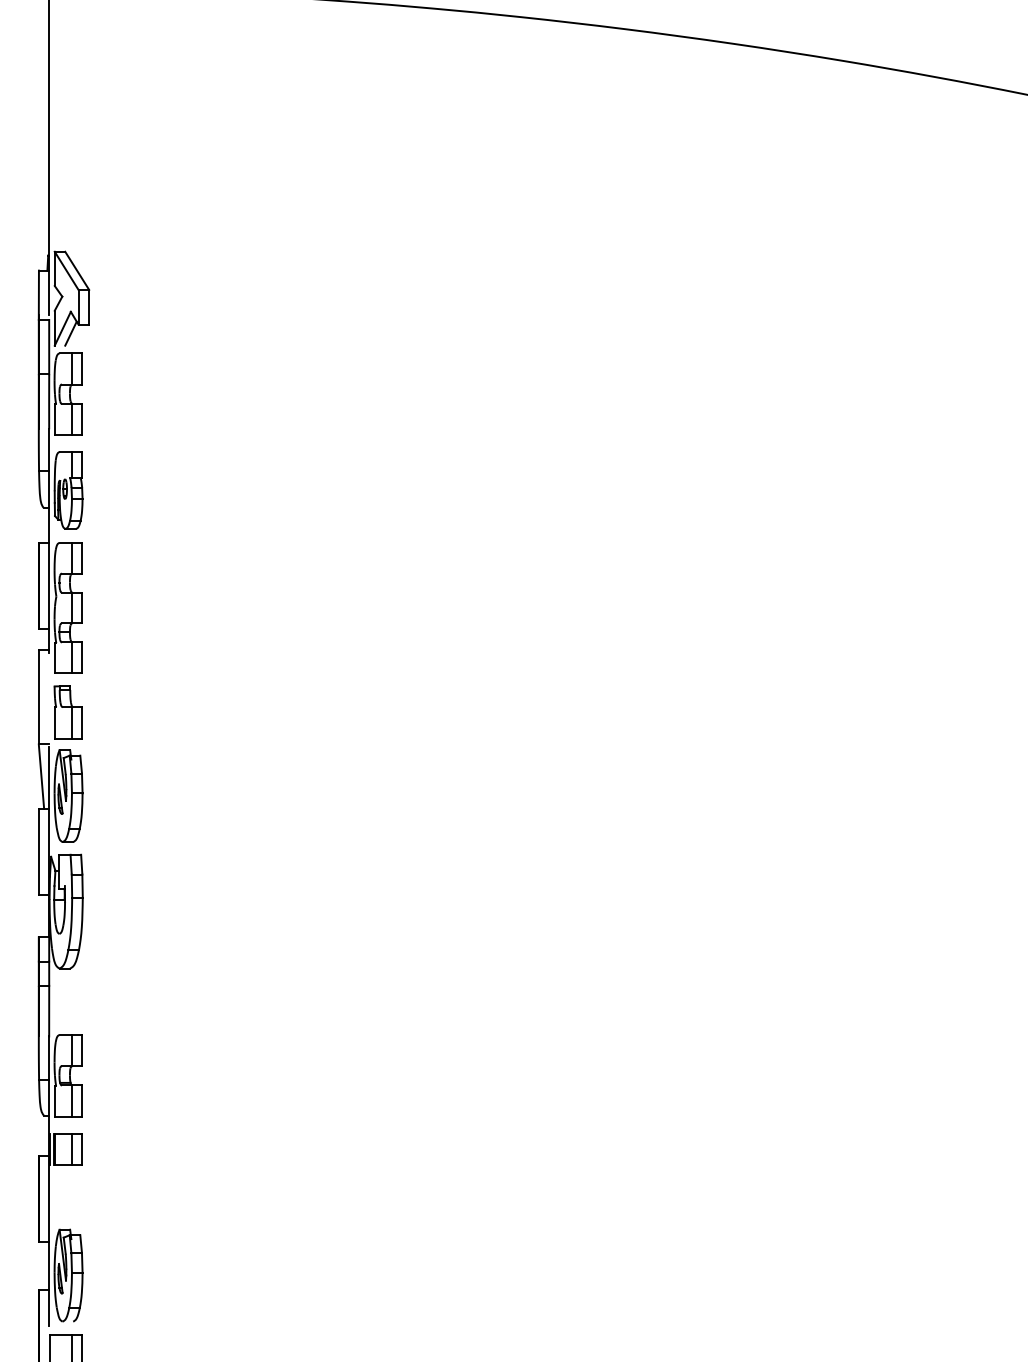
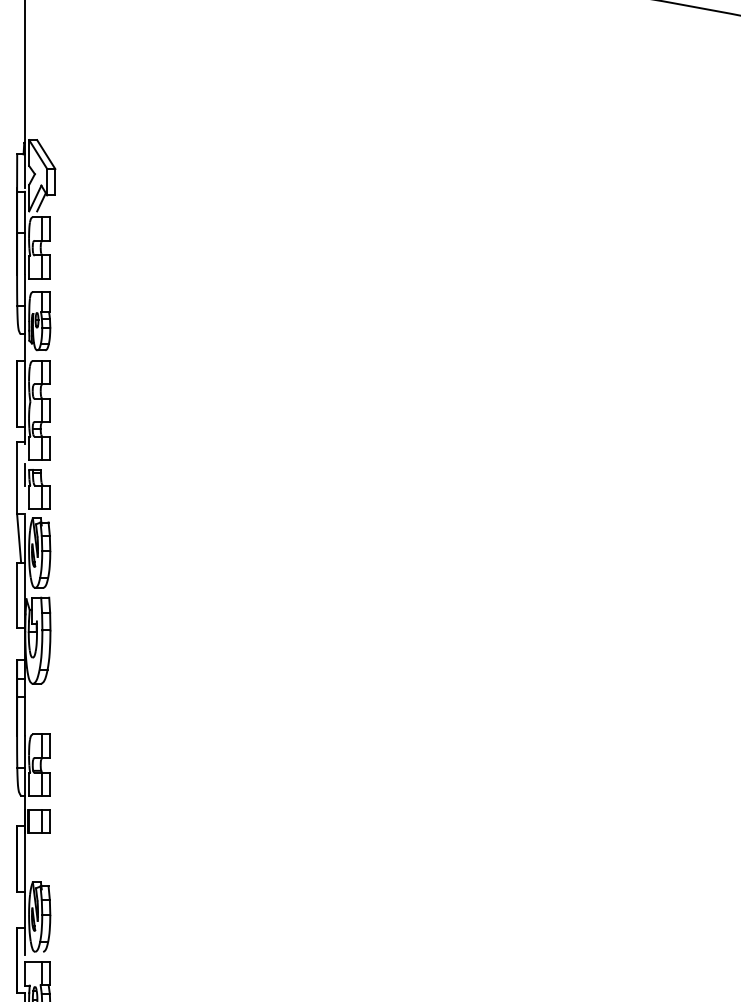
line: (49, 692) -> (25, 474), added

